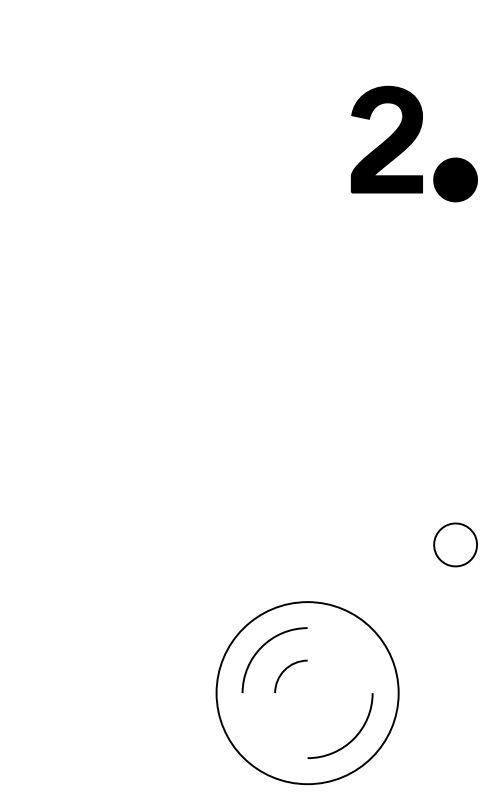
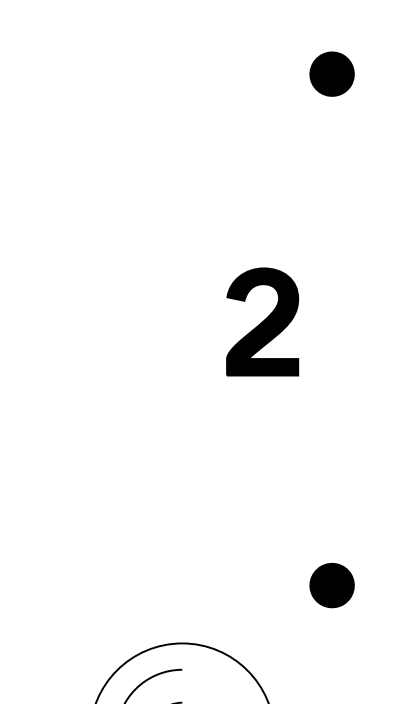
part: (386, 139) -> (262, 321), moved
part: (455, 179) -> (332, 73), moved
fill: (455, 544) -> (332, 585), added

